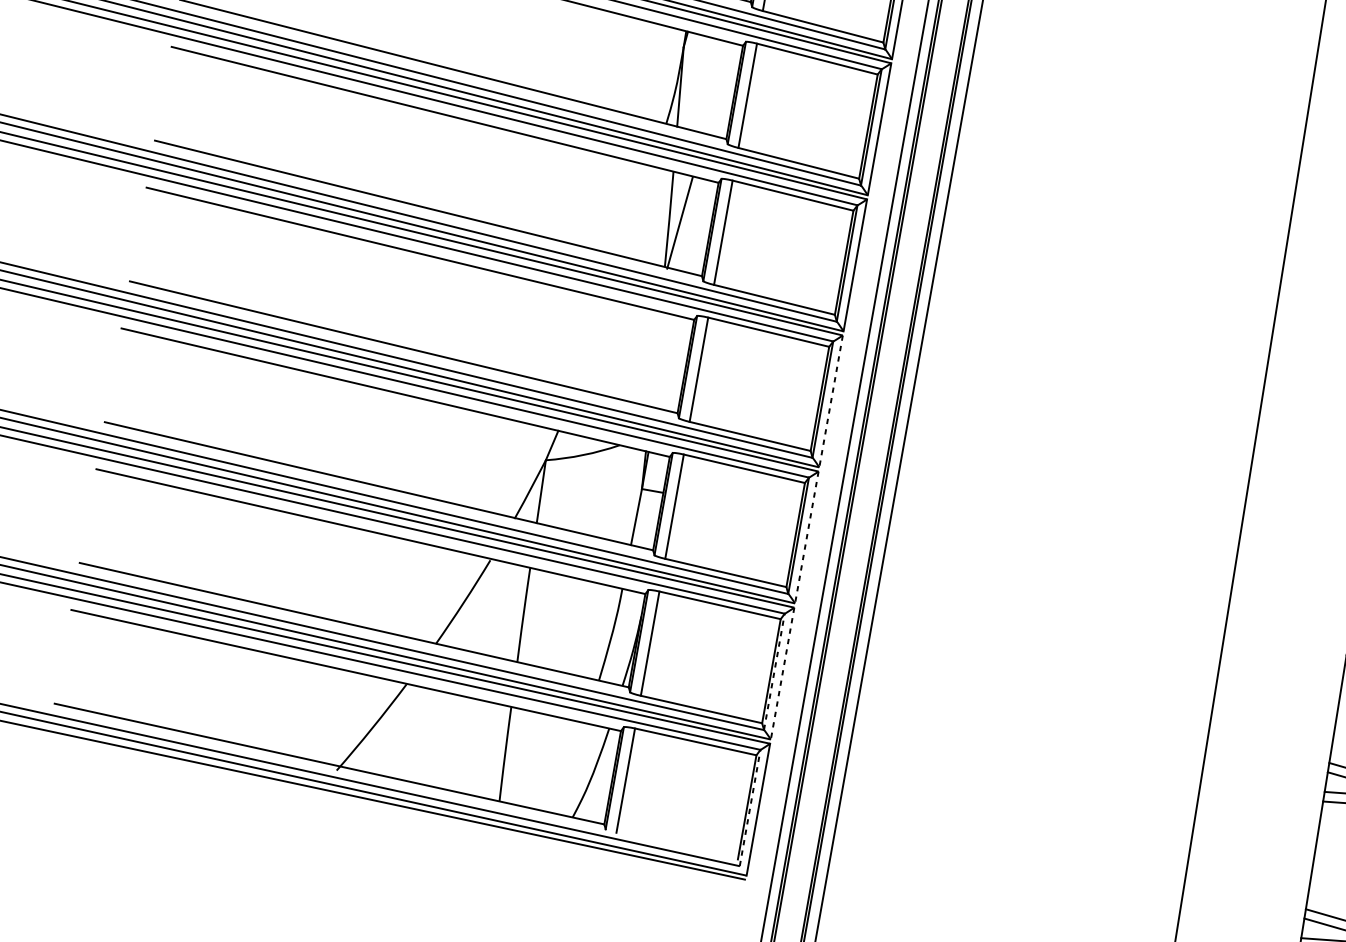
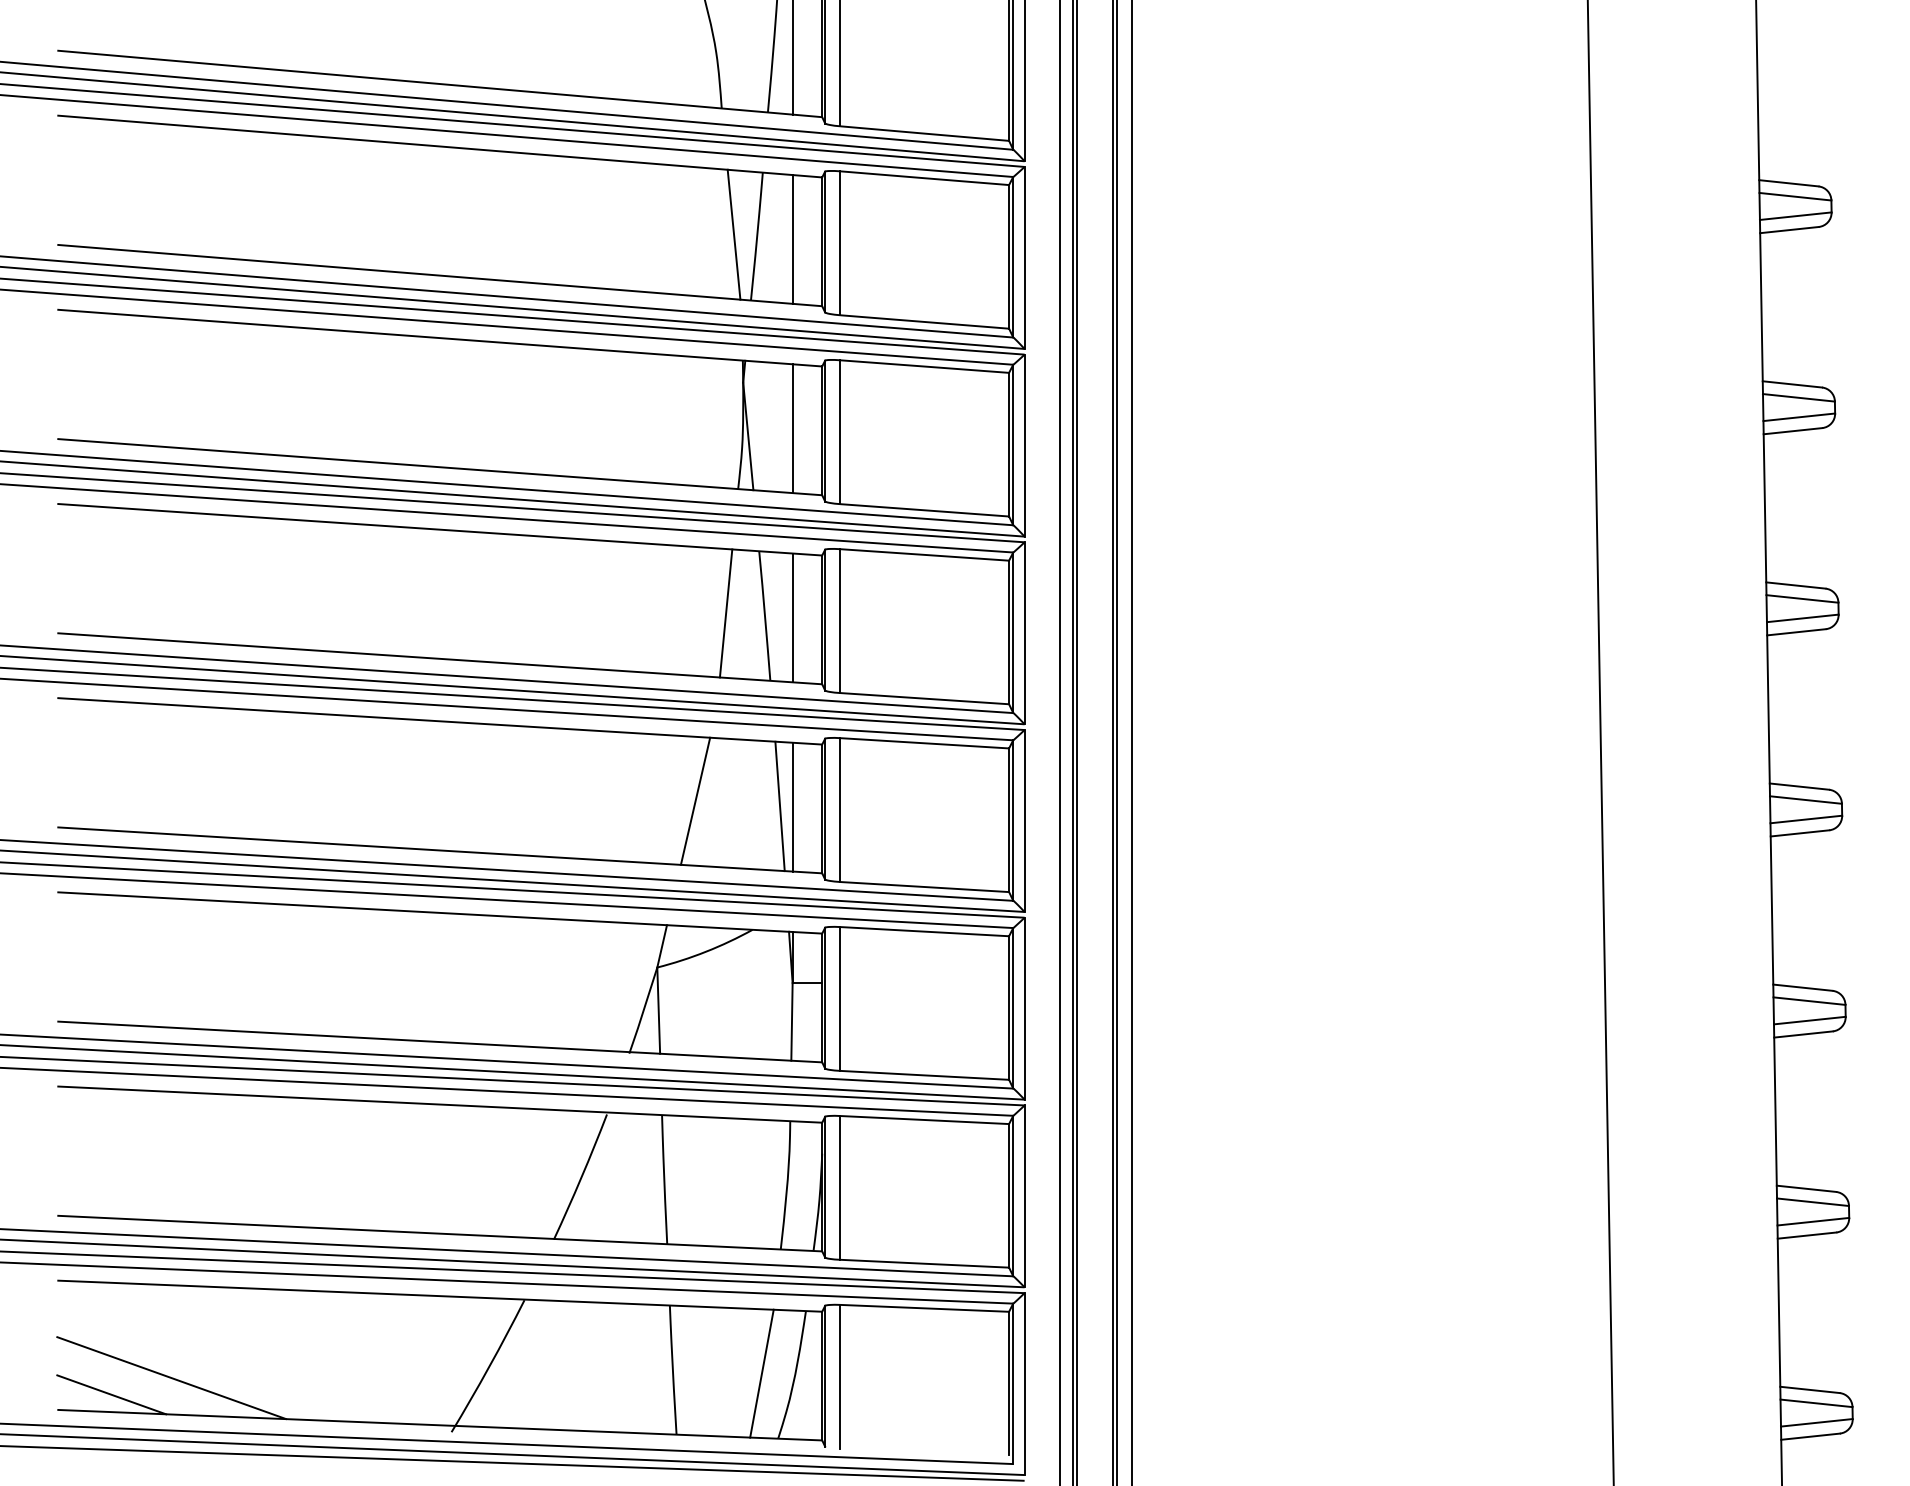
line: (713, 86) -> (792, 428), added
line: (679, 222) -> (725, 613), moved
line: (689, 223) -> (792, 617), added
line: (595, 344) -> (695, 800), added
line: (655, 359) -> (779, 806), added
line: (664, 360) -> (792, 806), added
line: (830, 401) -> (1024, 821), dashed -> solid
line: (806, 537) -> (1024, 1008), dashed -> solid
line: (774, 671) -> (1013, 1195), dashed -> solid
line: (782, 673) -> (1024, 1196), dashed -> solid
line: (140, 695) -> (171, 1378), added
line: (95, 699) -> (111, 1394), added
line: (568, 768) -> (761, 1373), added
line: (750, 807) -> (1013, 1383), dashed -> solid

